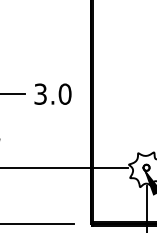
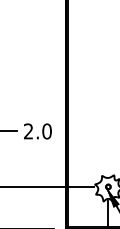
text: (40, 94) -> (28, 131), 3.0 -> 2.0

